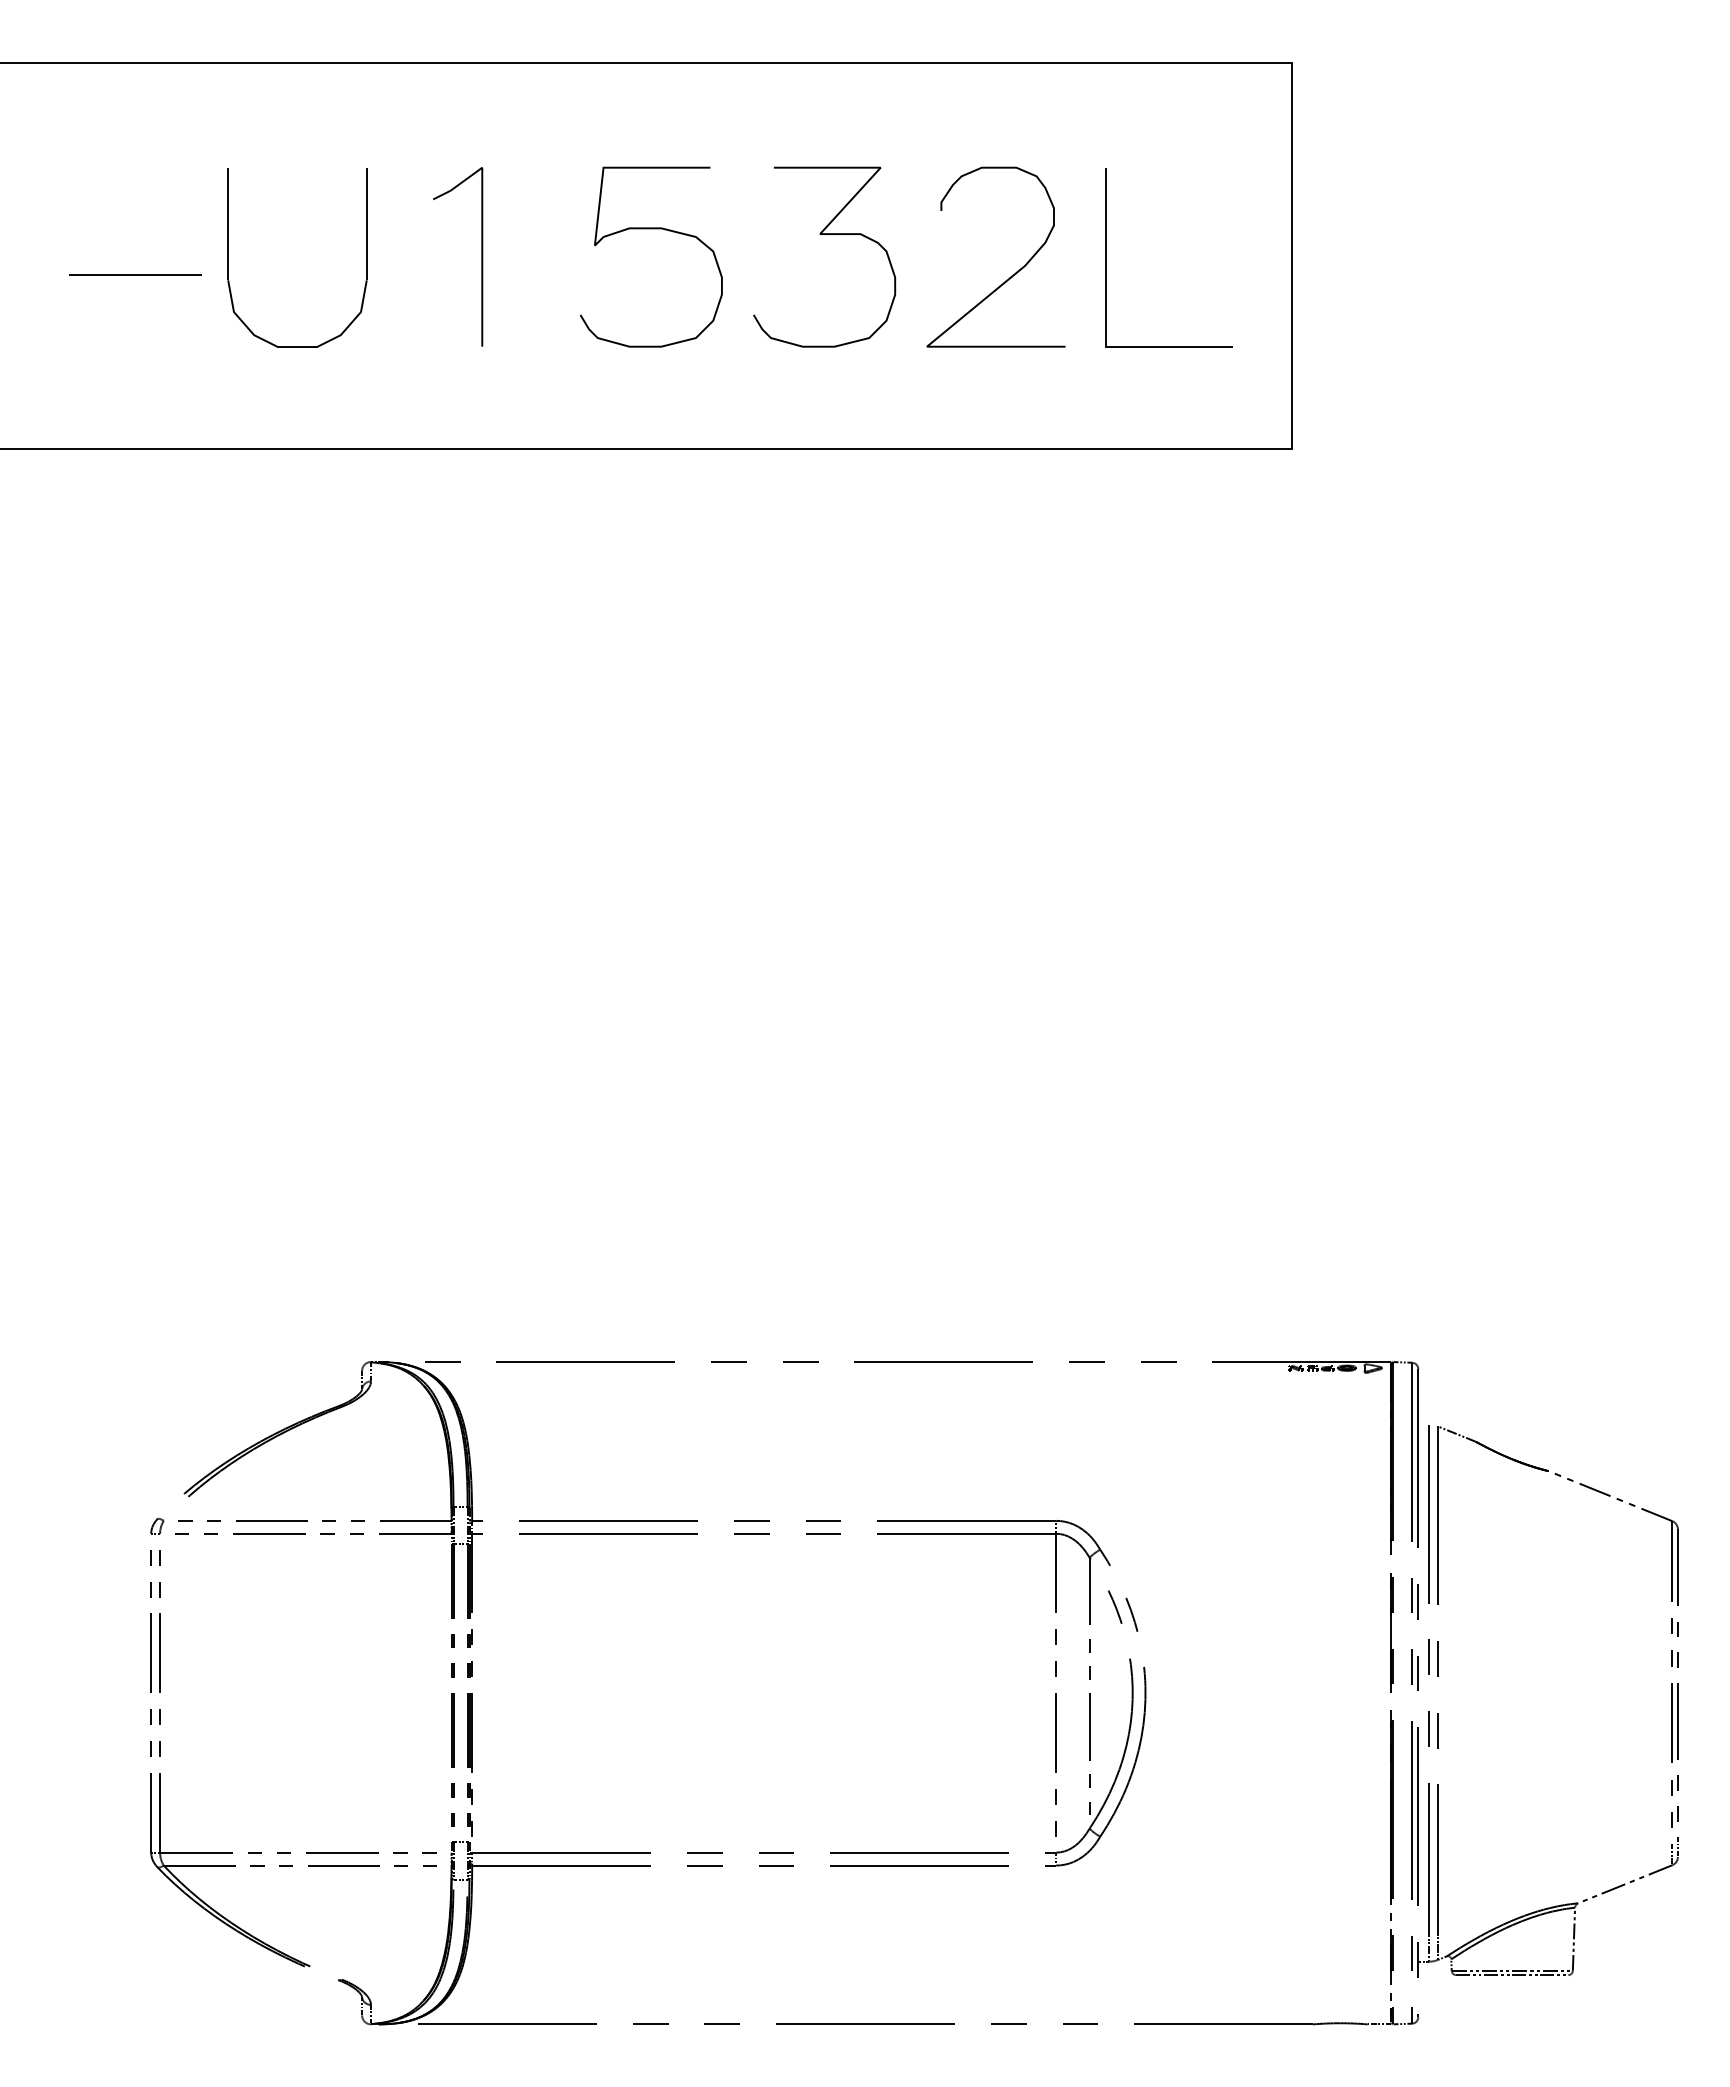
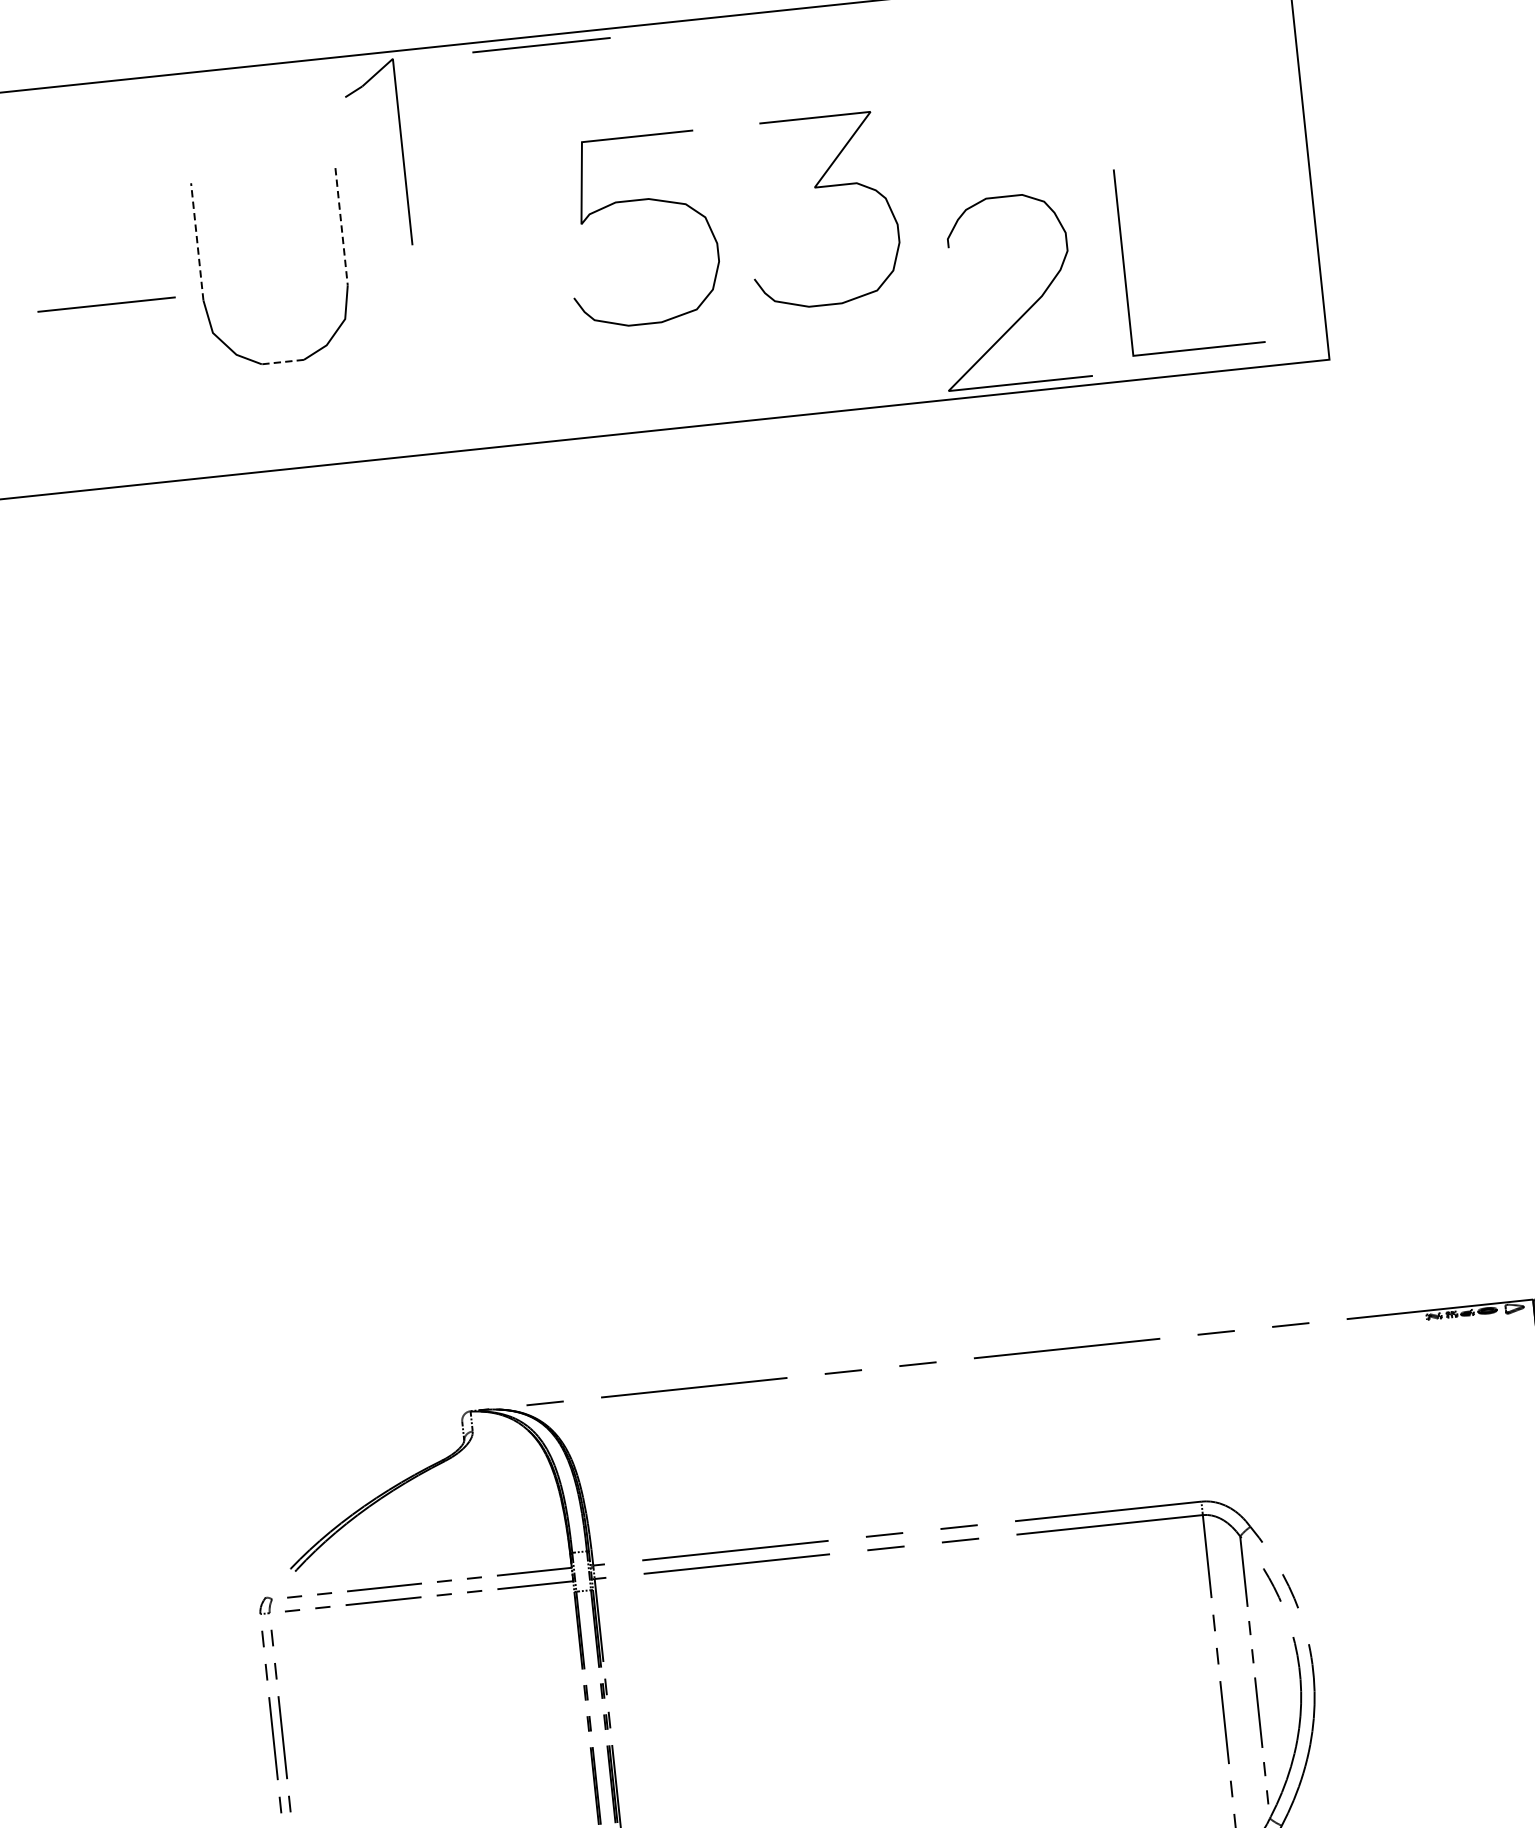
line: (574, 71) -> (541, 45), added
line: (228, 223) -> (197, 241), solid -> dashed
line: (366, 224) -> (341, 227), solid -> dashed
part: (481, 256) -> (401, 151), moved
line: (1106, 257) -> (1124, 262), moved
curve: (1011, 275) -> (1028, 307), moved
line: (297, 346) -> (282, 361), solid -> dashed

